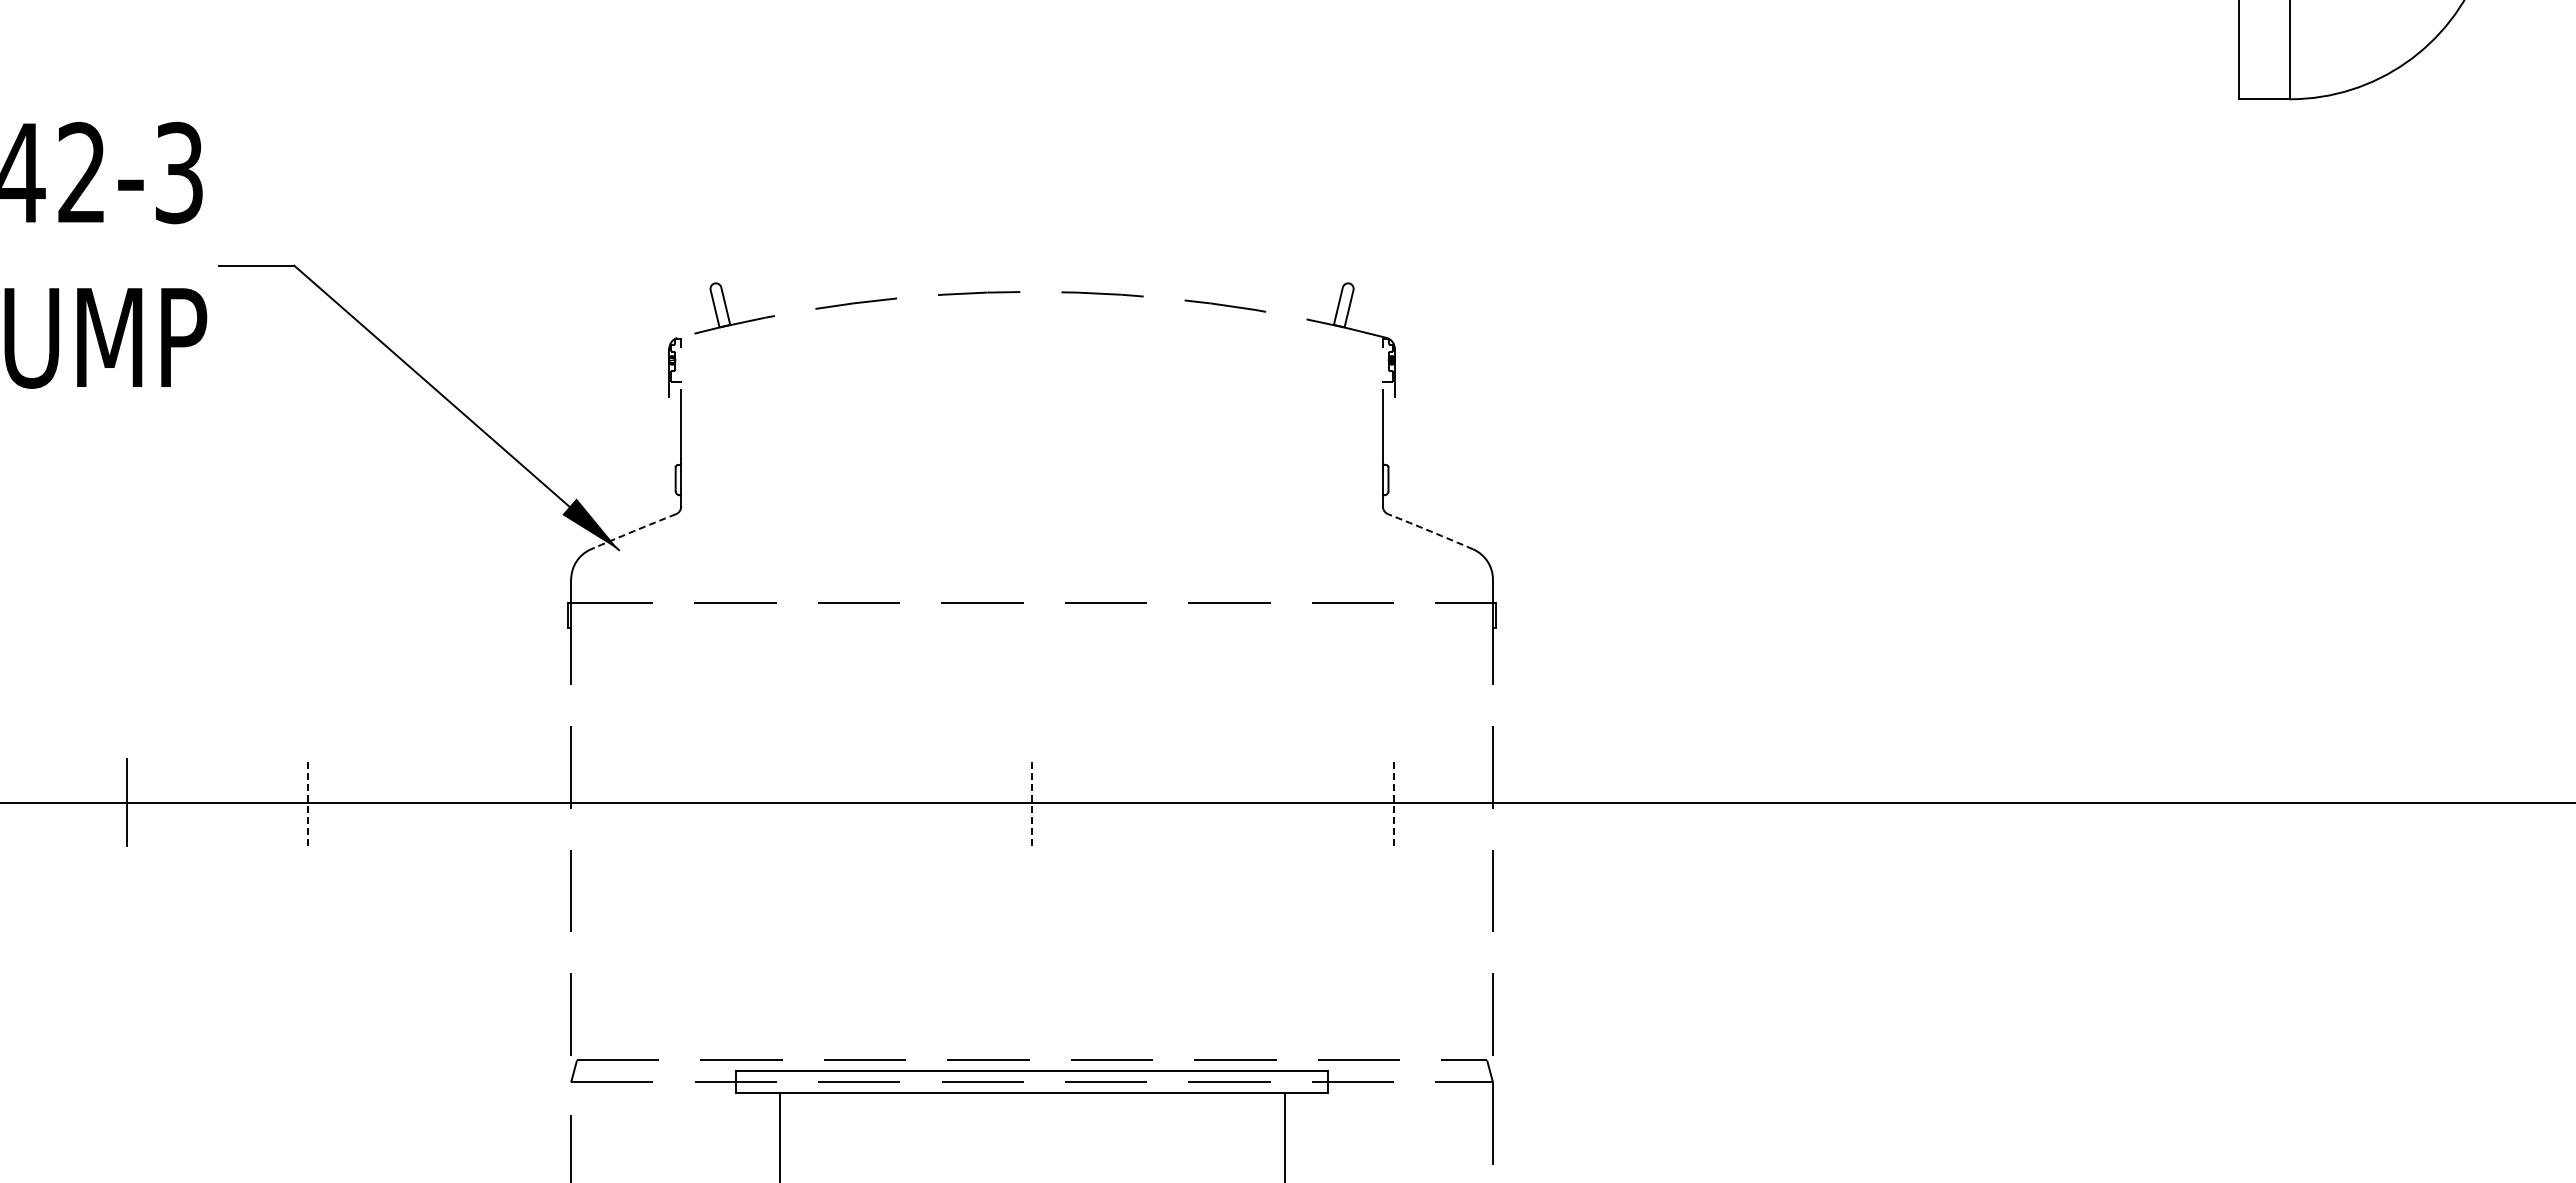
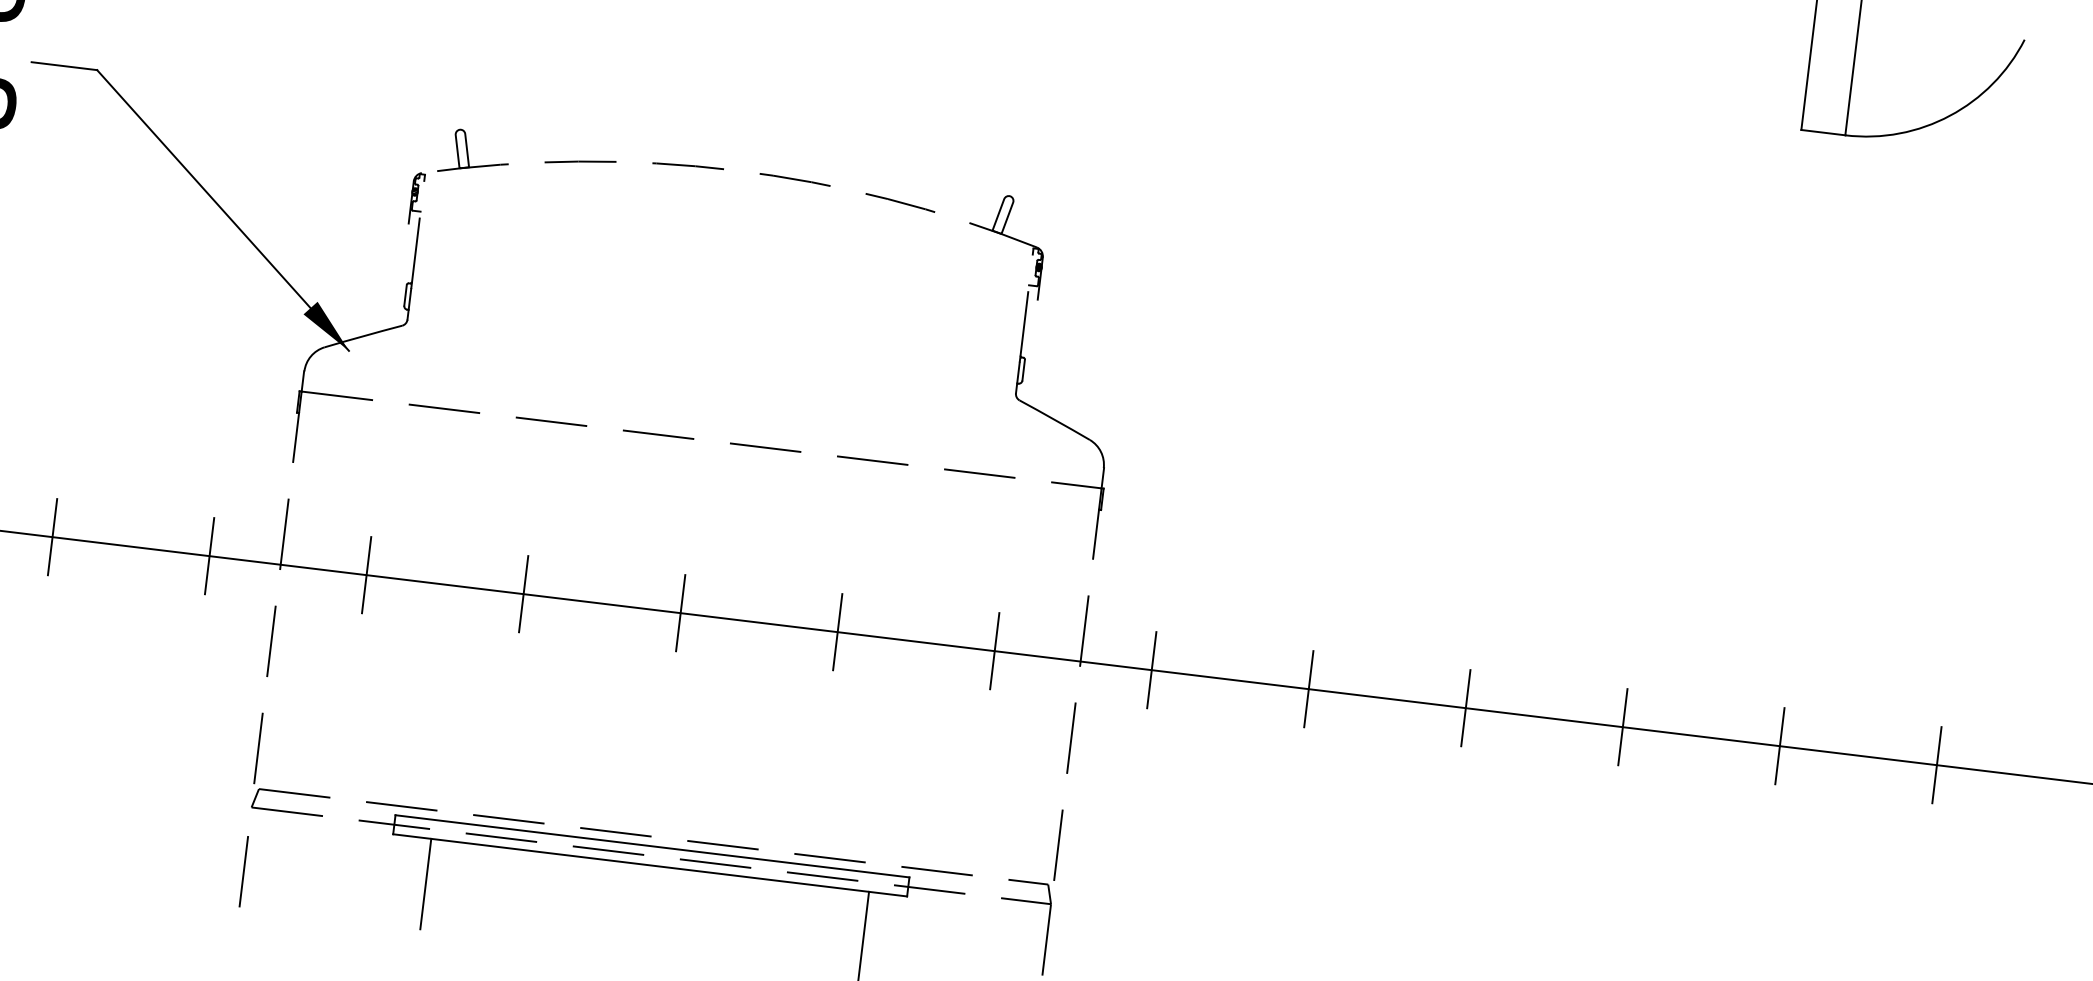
arc: (633, 531) -> (363, 336), dashed -> solid
arc: (1430, 531) -> (1054, 419), dashed -> solid
line: (307, 802) -> (52, 537), dashed -> solid
line: (488, 802) -> (209, 556), added
line: (669, 802) -> (366, 575), added
line: (851, 802) -> (524, 594), added
line: (1032, 802) -> (681, 613), dashed -> solid
line: (1213, 802) -> (838, 632), added
line: (1394, 802) -> (994, 651), dashed -> solid
line: (1575, 802) -> (1151, 670), added
line: (1756, 802) -> (1308, 689), added
line: (1937, 802) -> (1465, 708), added
line: (2118, 802) -> (1622, 727), added
line: (2299, 802) -> (1779, 746), added
line: (2480, 802) -> (1936, 765), added

